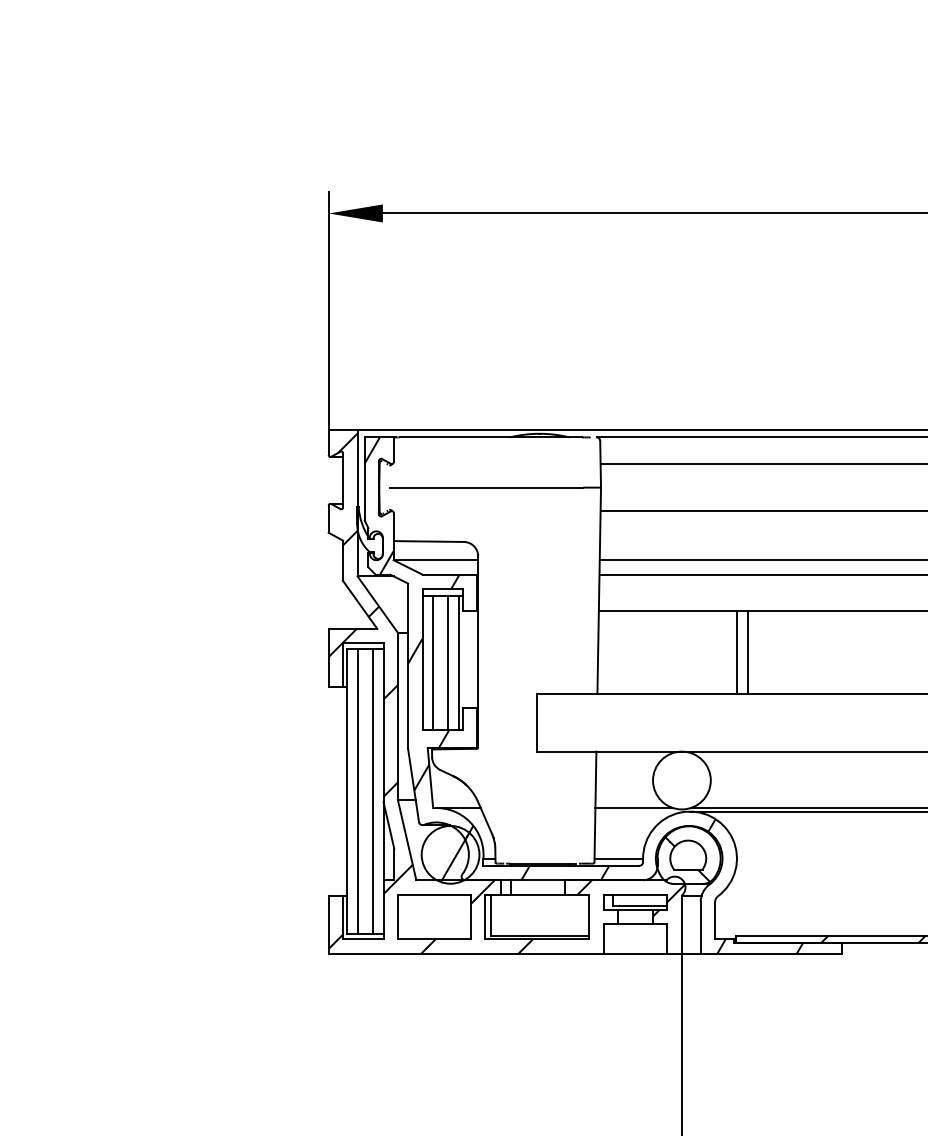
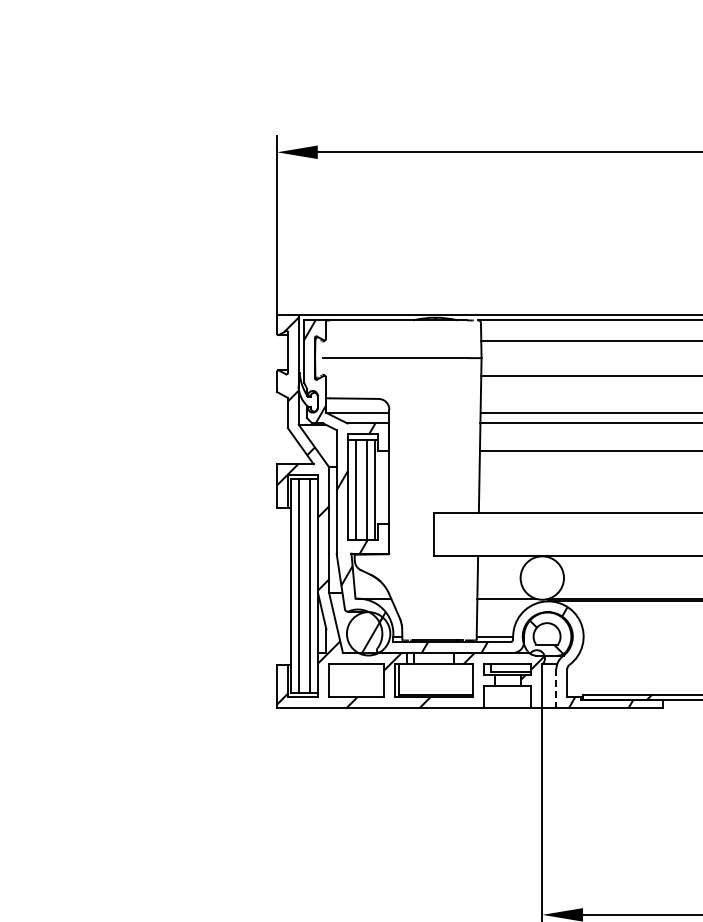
line: (736, 651) -> (583, 481), removed
line: (747, 651) -> (591, 481), removed
line: (700, 928) -> (556, 689), solid -> dashed

